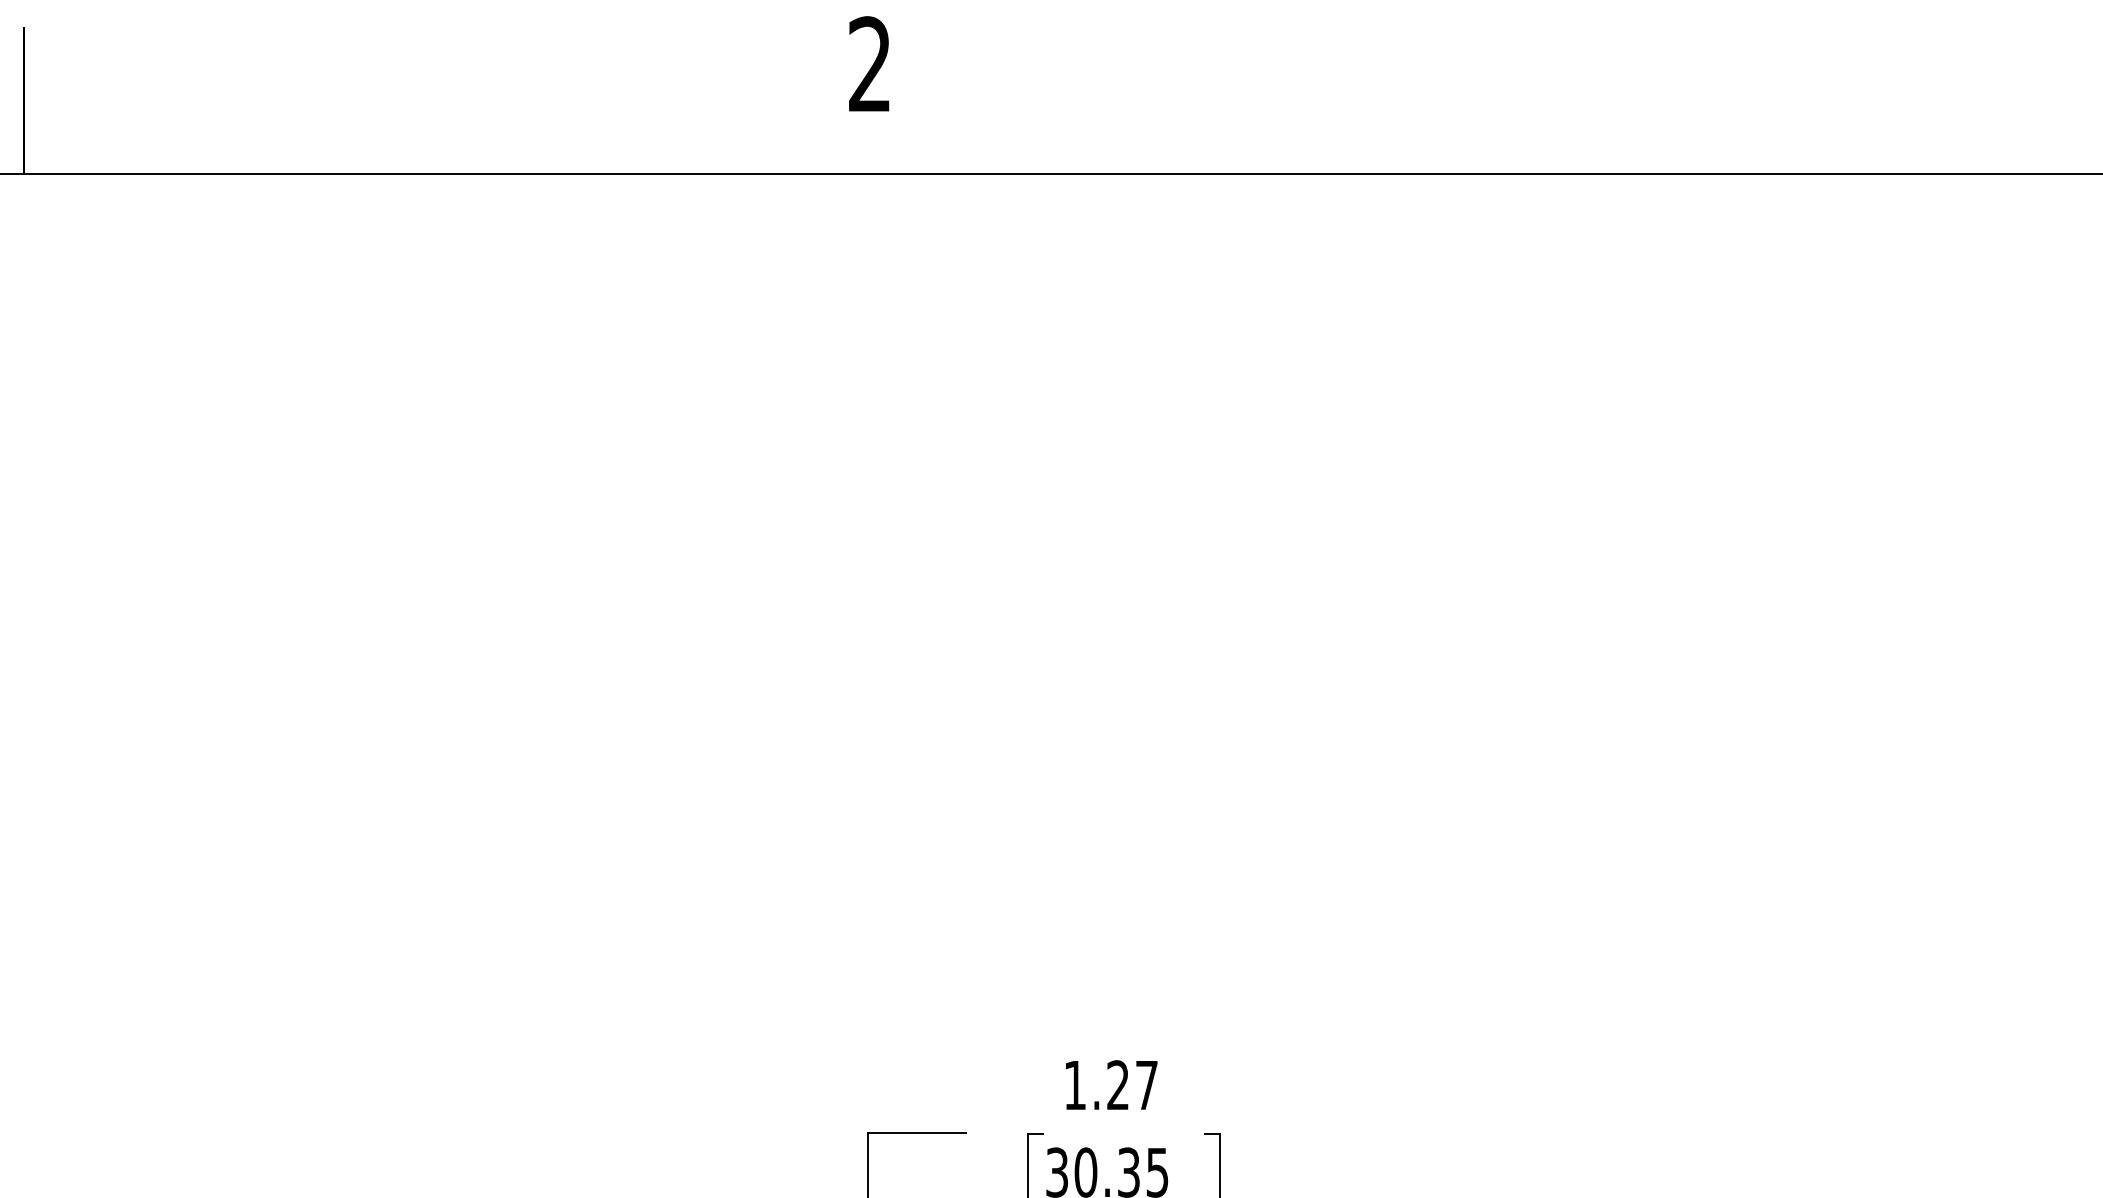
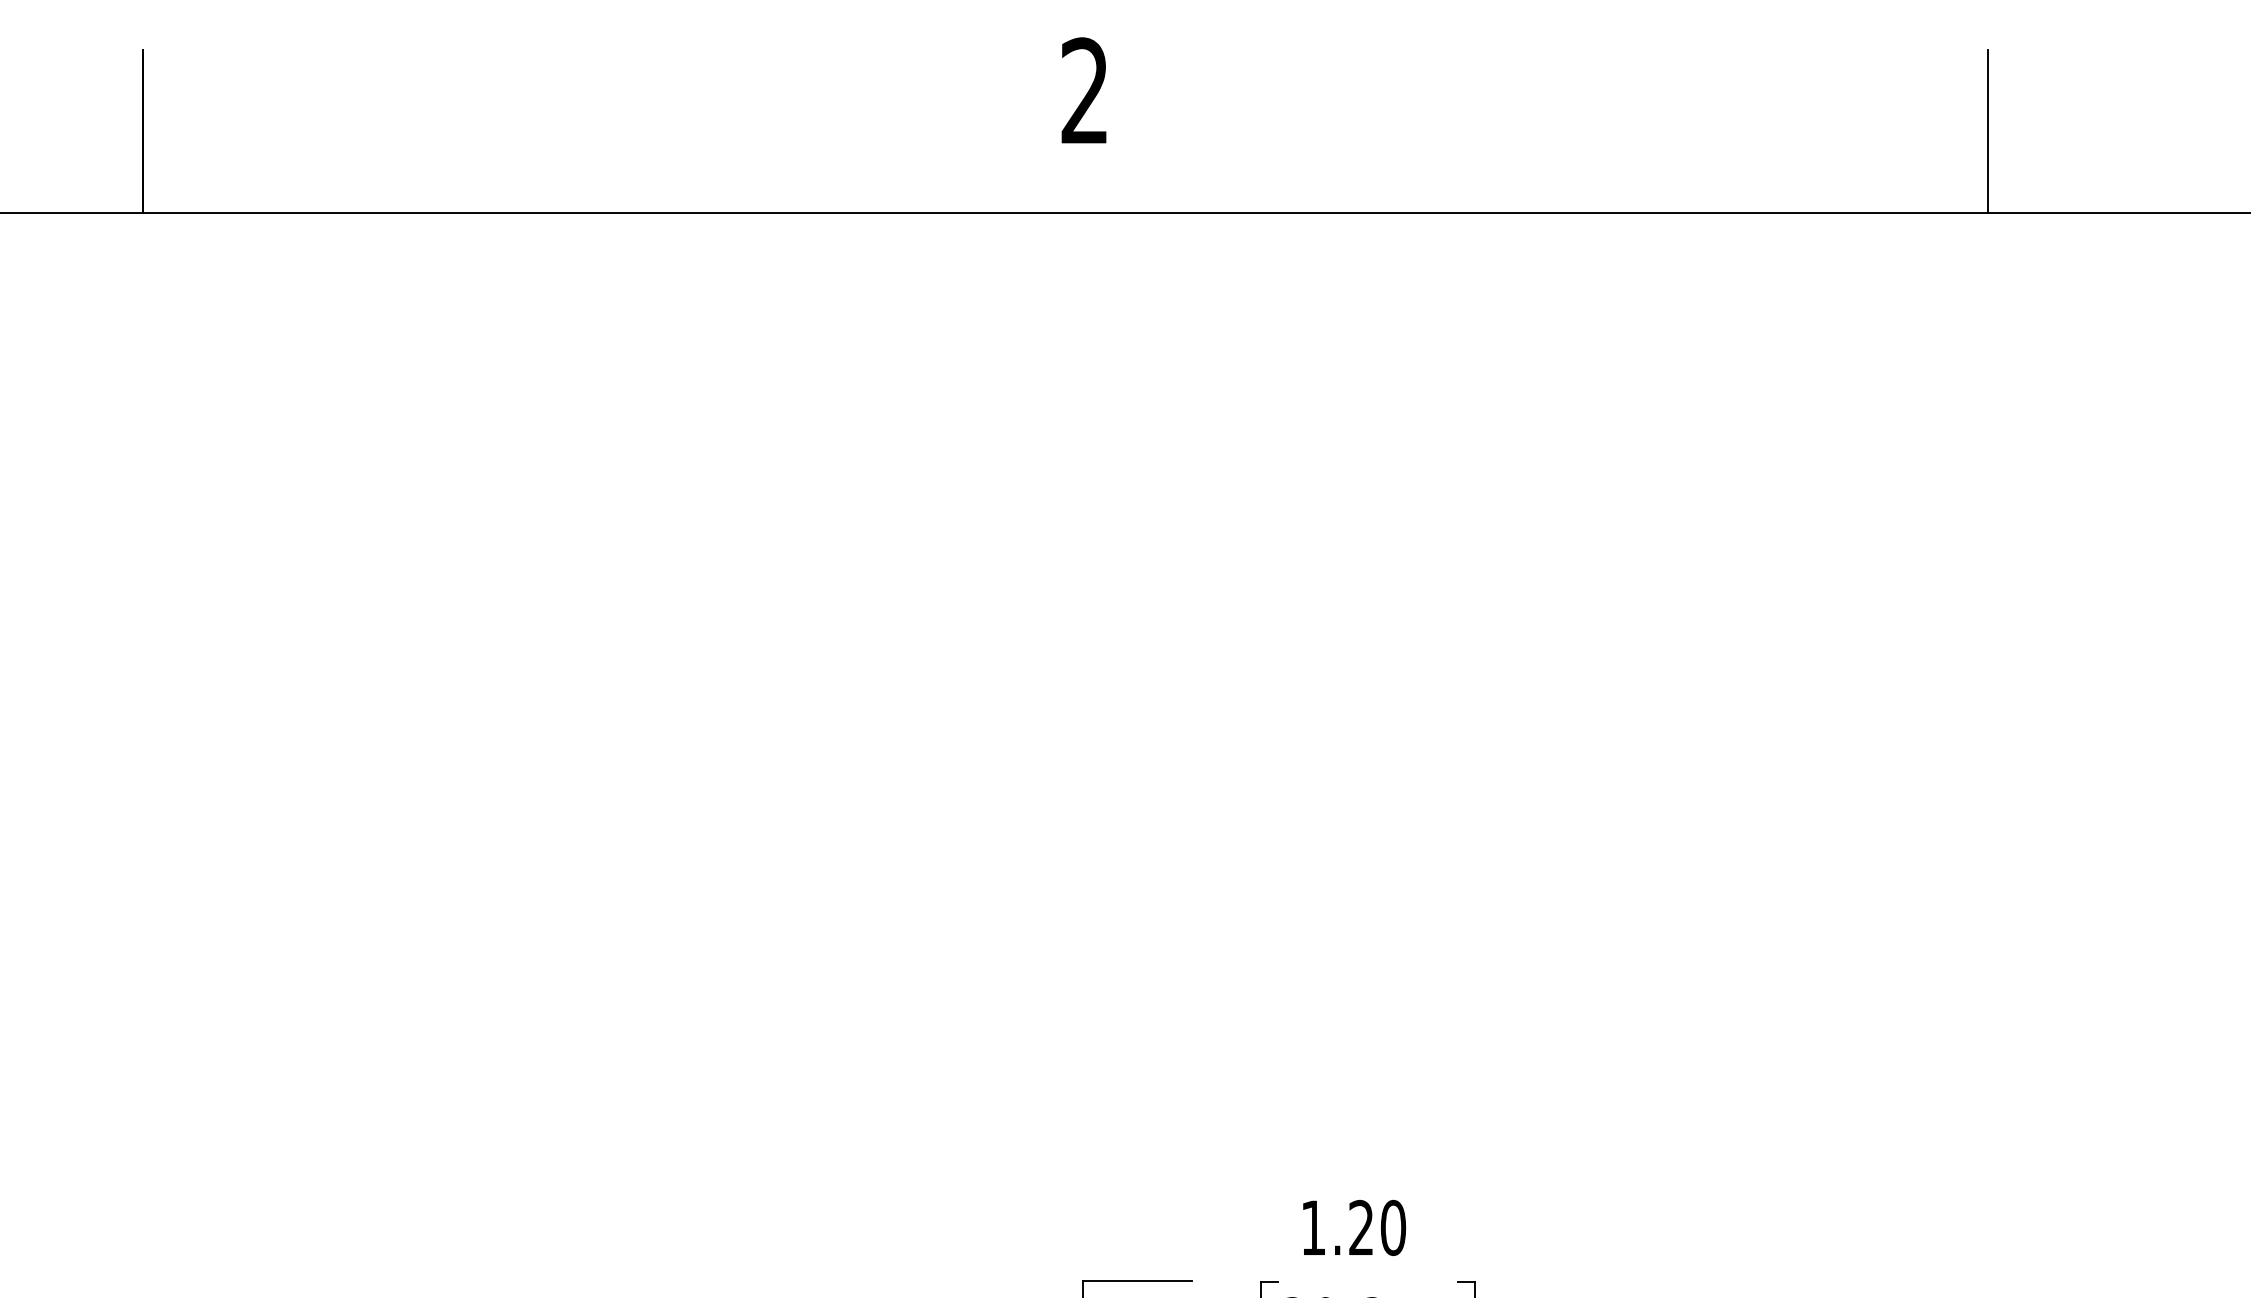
line: (1680, 100) -> (1987, 131), added
text: (1146, 1085) -> (1392, 1228), 1.27 -> 1.20

